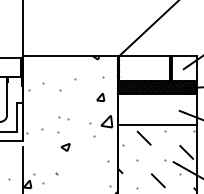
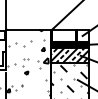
hatch: (156, 108) -> (69, 54), added

